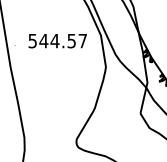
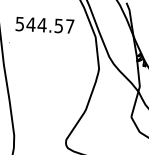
text: (57, 41) -> (44, 25), moved

